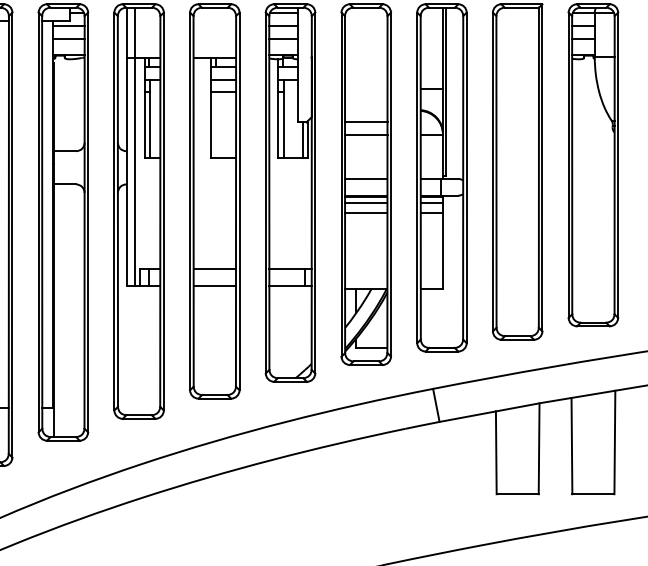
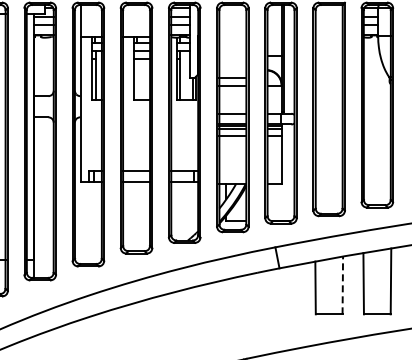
line: (134, 145) -> (85, 92), removed
line: (538, 448) -> (342, 285), solid -> dashed

